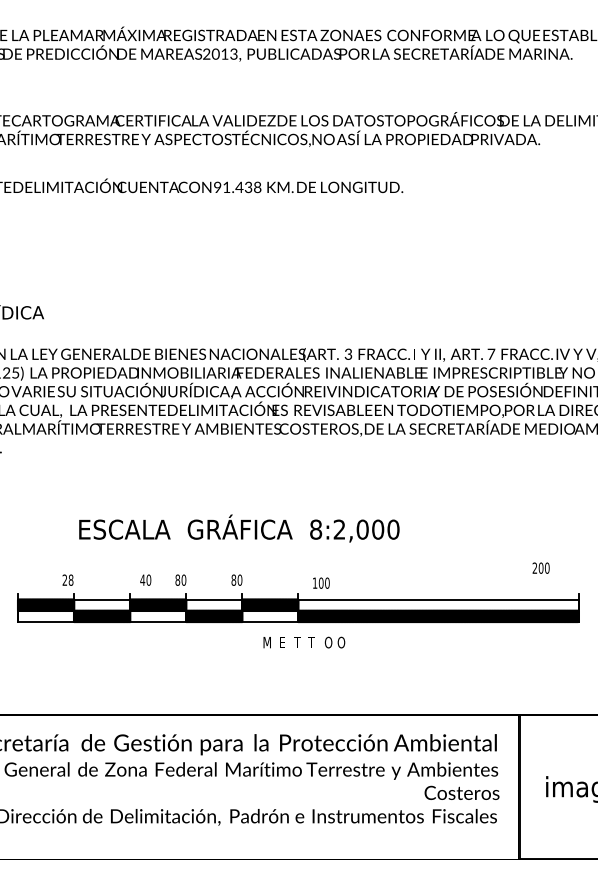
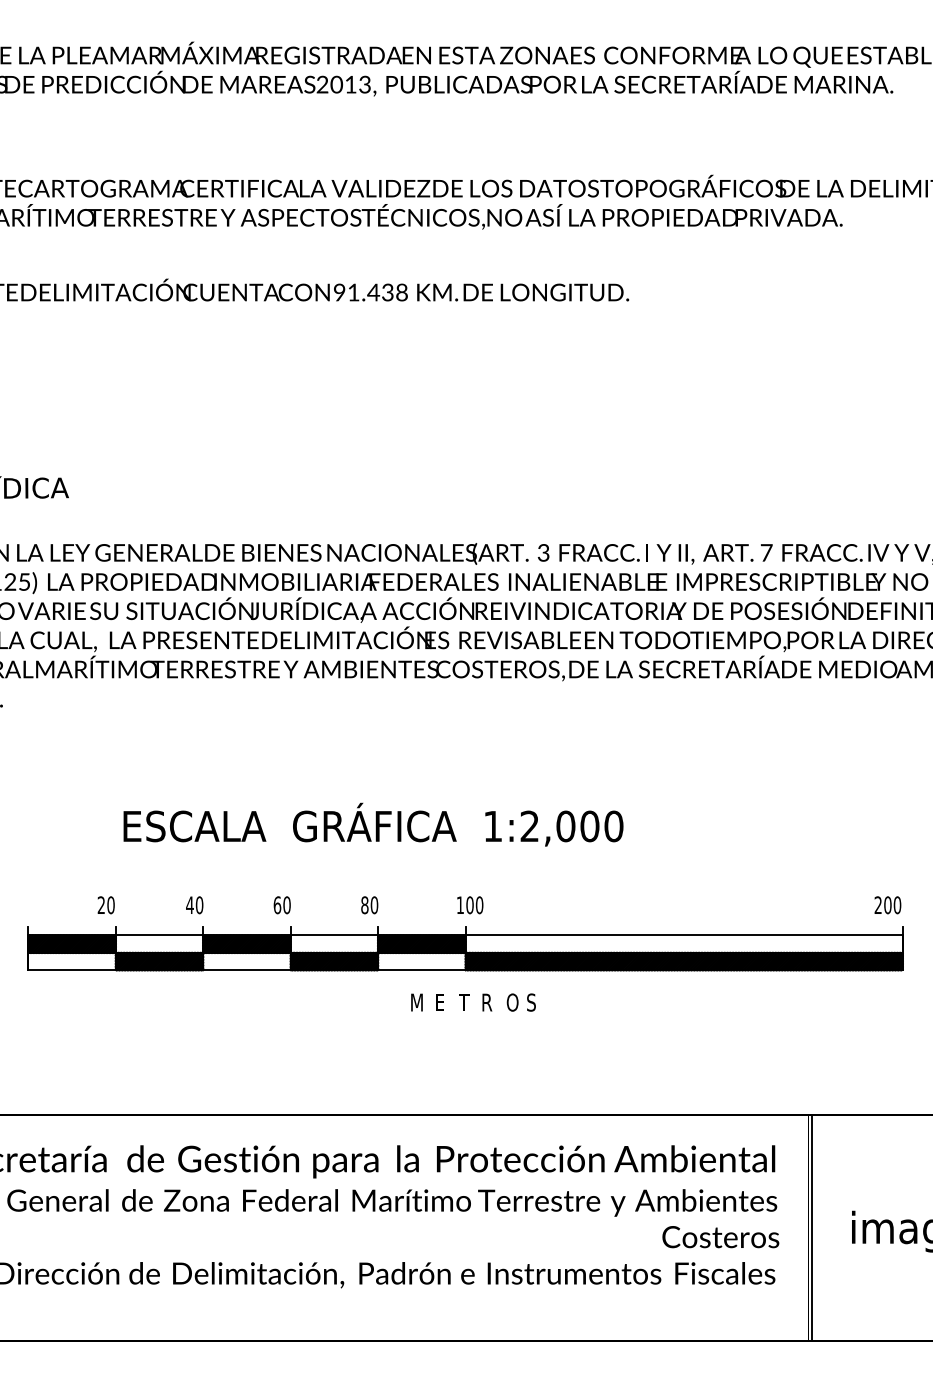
text: (316, 529) -> (493, 826), 8:2,000 -> 1:2,000
text: (540, 567) -> (886, 904), moved
text: (145, 579) -> (194, 904), moved
text: (177, 579) -> (276, 904), 80 -> 60
text: (70, 580) -> (110, 905), 28 -> 20
text: (321, 582) -> (470, 904), moved
text: (311, 642) -> (485, 1002), T -> R
text: (341, 642) -> (532, 1002), O -> S

